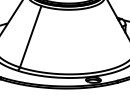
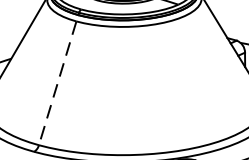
line: (30, 36) -> (57, 82), solid -> dashed

